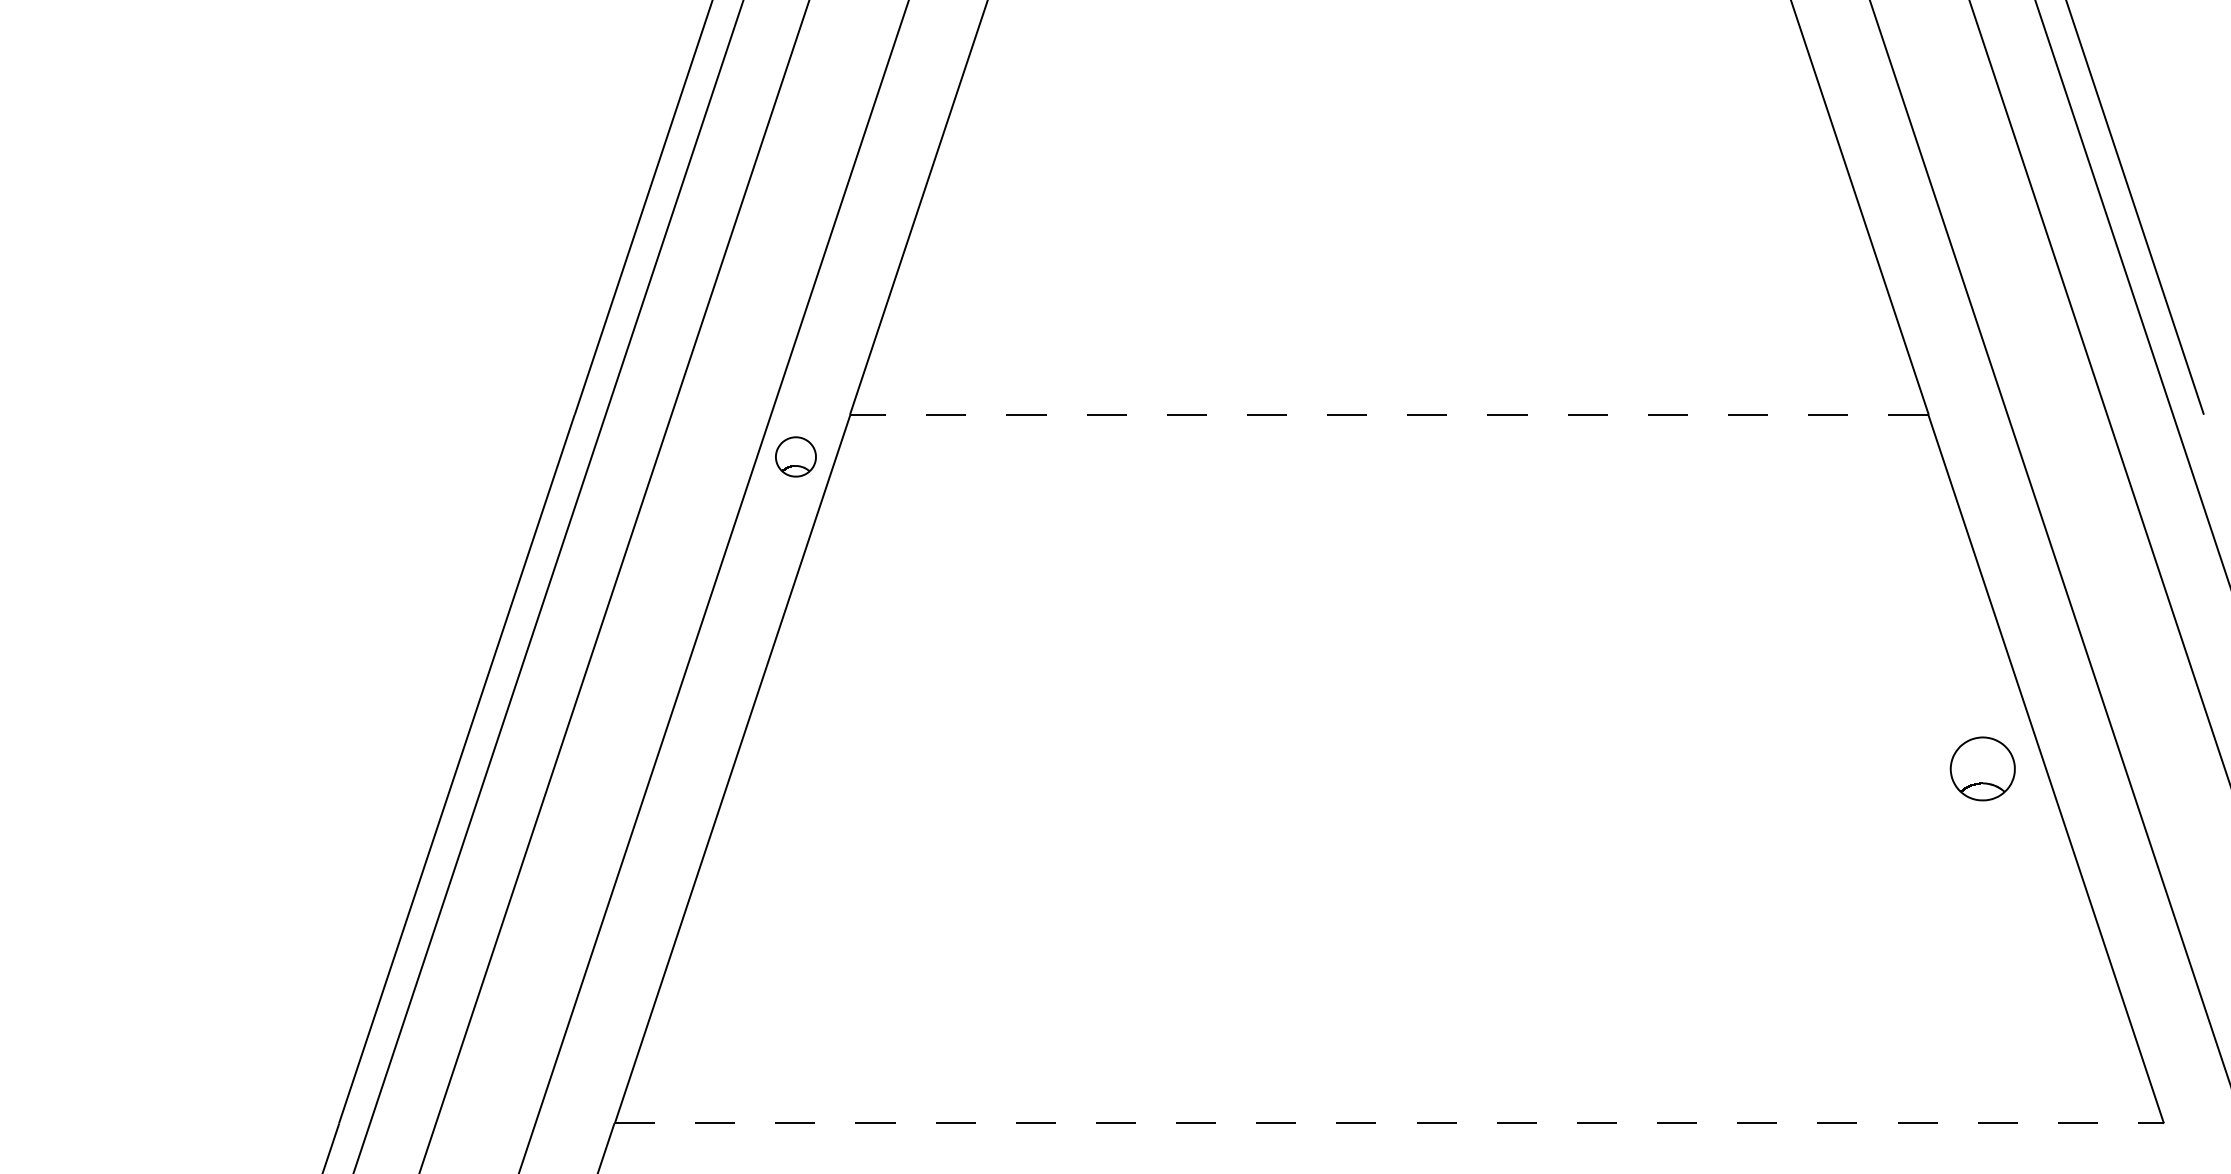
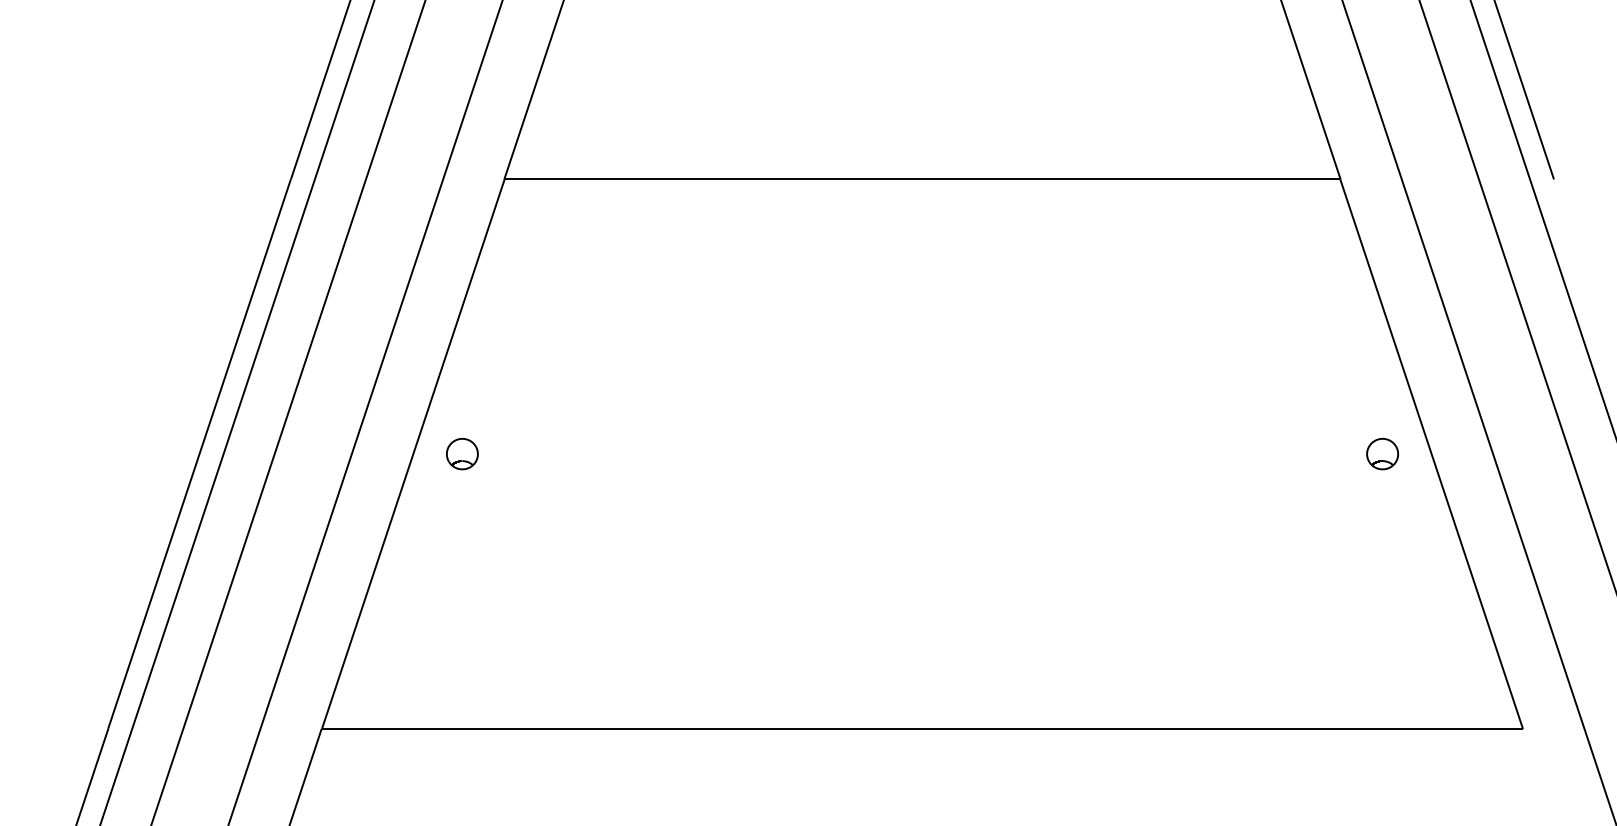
line: (1389, 414) -> (922, 179), dashed -> solid
part: (795, 456) -> (462, 453), moved
part: (1982, 768) -> (1382, 453), size x0.62
line: (1389, 1123) -> (922, 728), dashed -> solid

